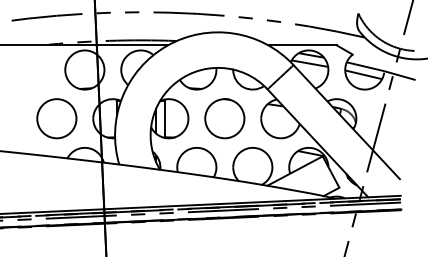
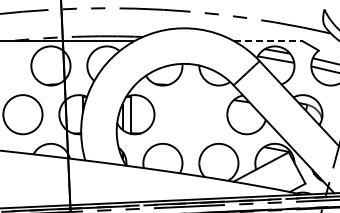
line: (303, 45) -> (269, 41), solid -> dashed
circle: (224, 118) -> (190, 114), removed

